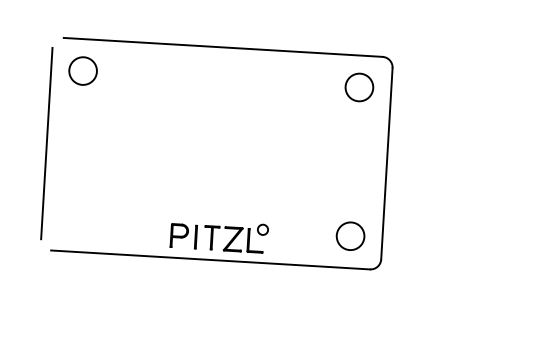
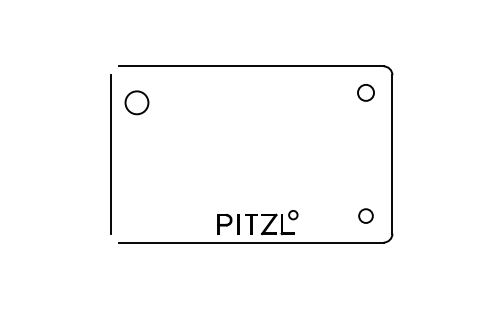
circle: (82, 70) -> (136, 102), moved
circle: (358, 87) -> (365, 92), size x0.7
circle: (350, 235) -> (365, 215), size x0.6

